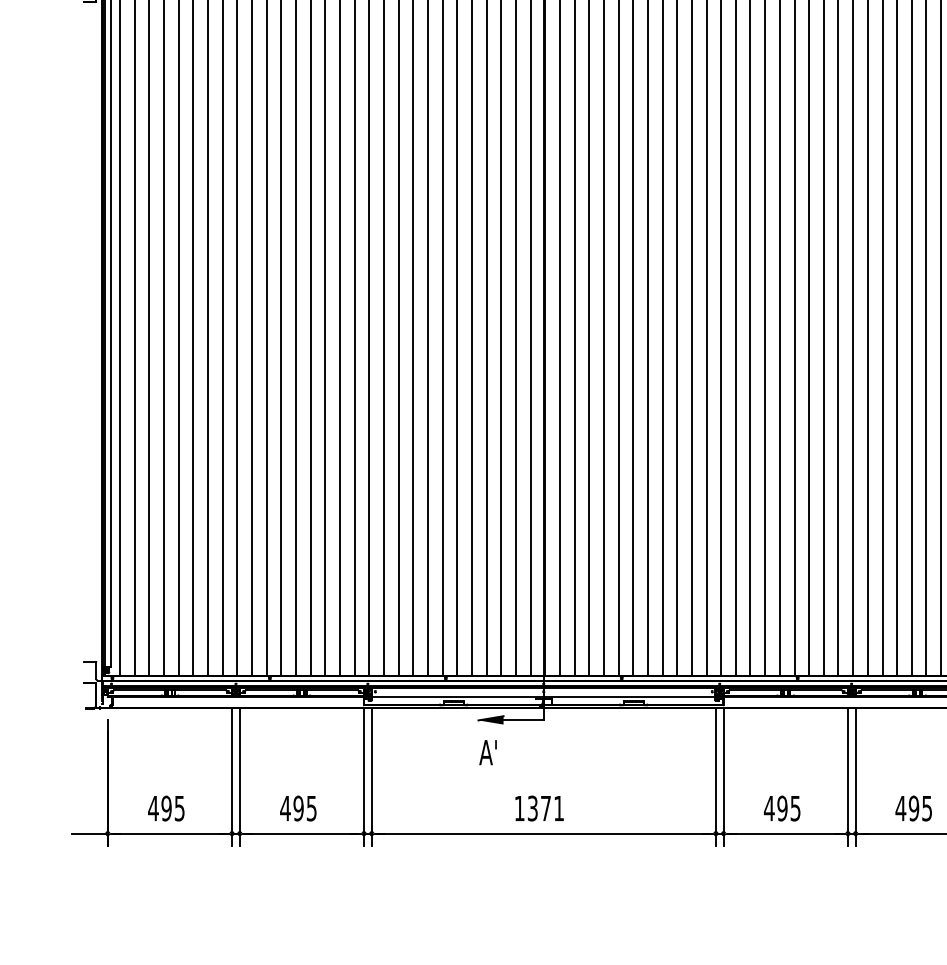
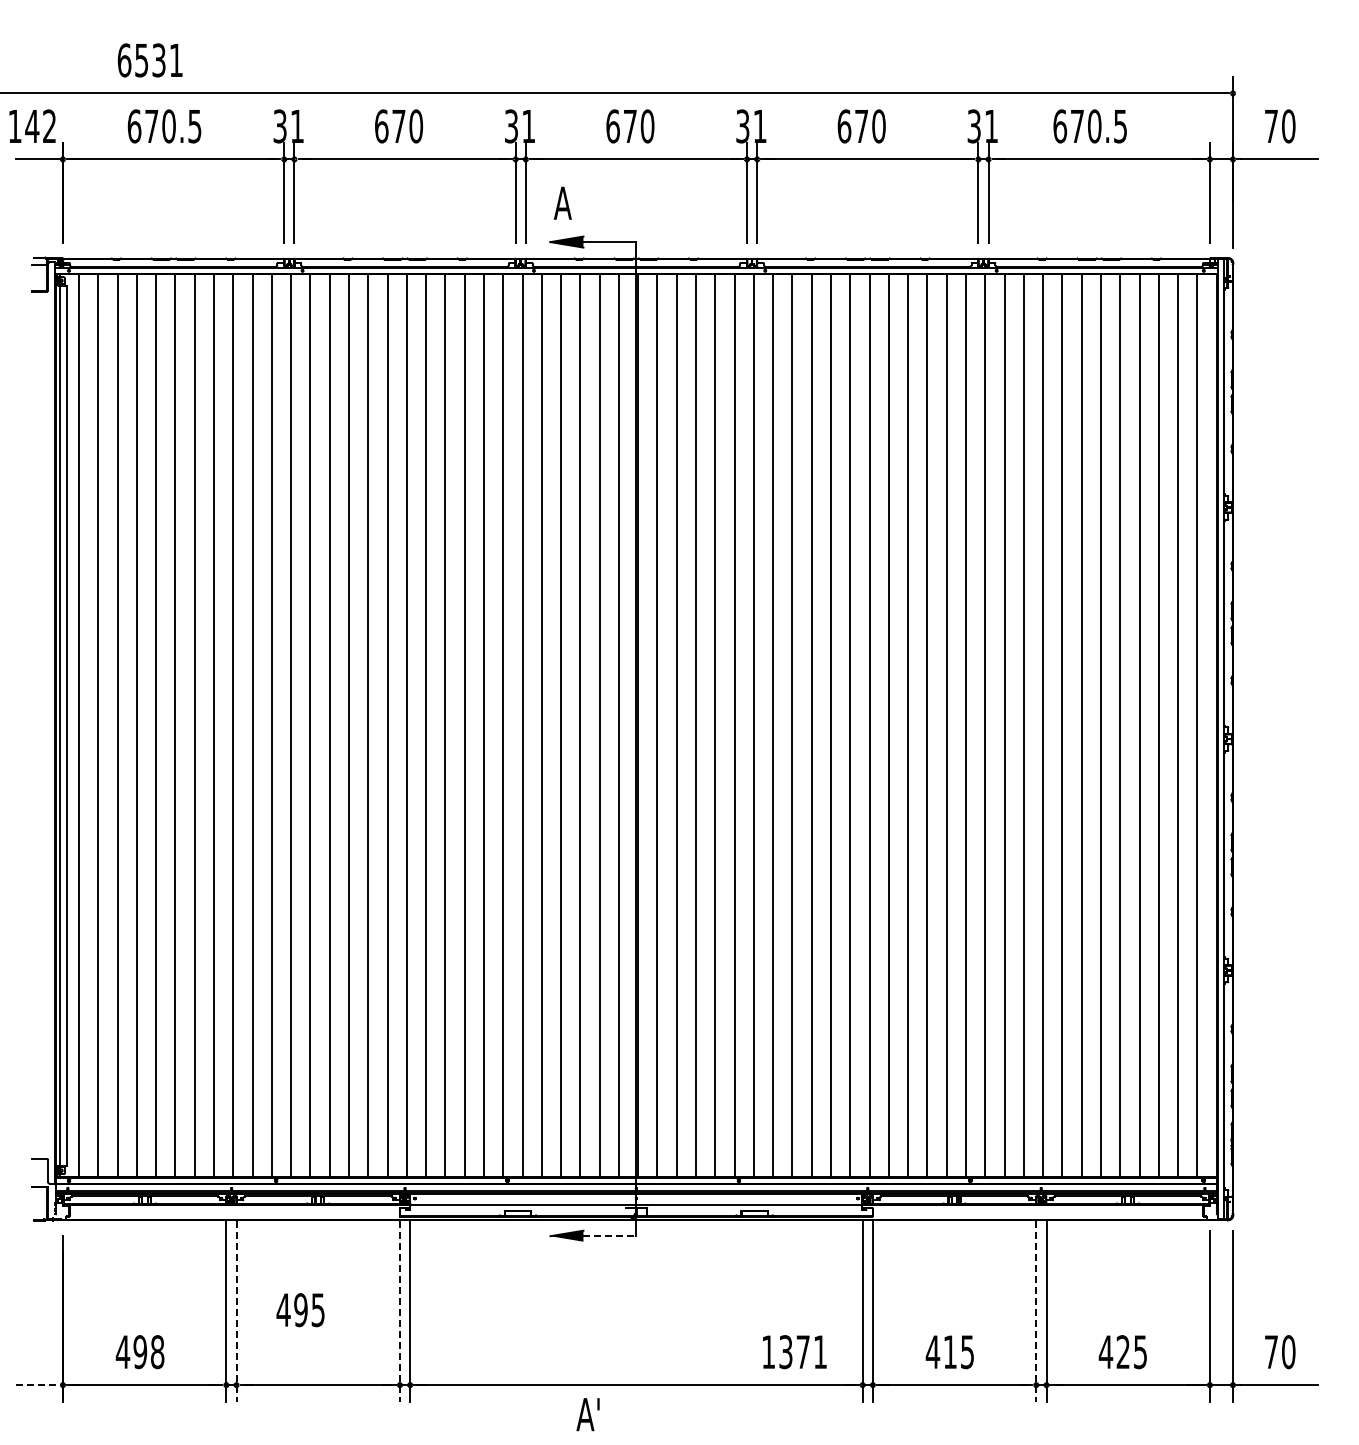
line: (524, 720) -> (610, 1236), solid -> dashed
text: (487, 752) -> (587, 1414), moved
line: (239, 777) -> (236, 1311), solid -> dashed
line: (363, 777) -> (399, 1311), solid -> dashed
line: (848, 777) -> (1036, 1311), solid -> dashed
text: (179, 808) -> (157, 1352), 495 -> 498
text: (298, 808) -> (300, 1310), moved
text: (539, 808) -> (794, 1352), moved
text: (781, 808) -> (949, 1352), 495 -> 415
text: (913, 808) -> (1122, 1352), 495 -> 425
line: (90, 833) -> (40, 1385), solid -> dashed

